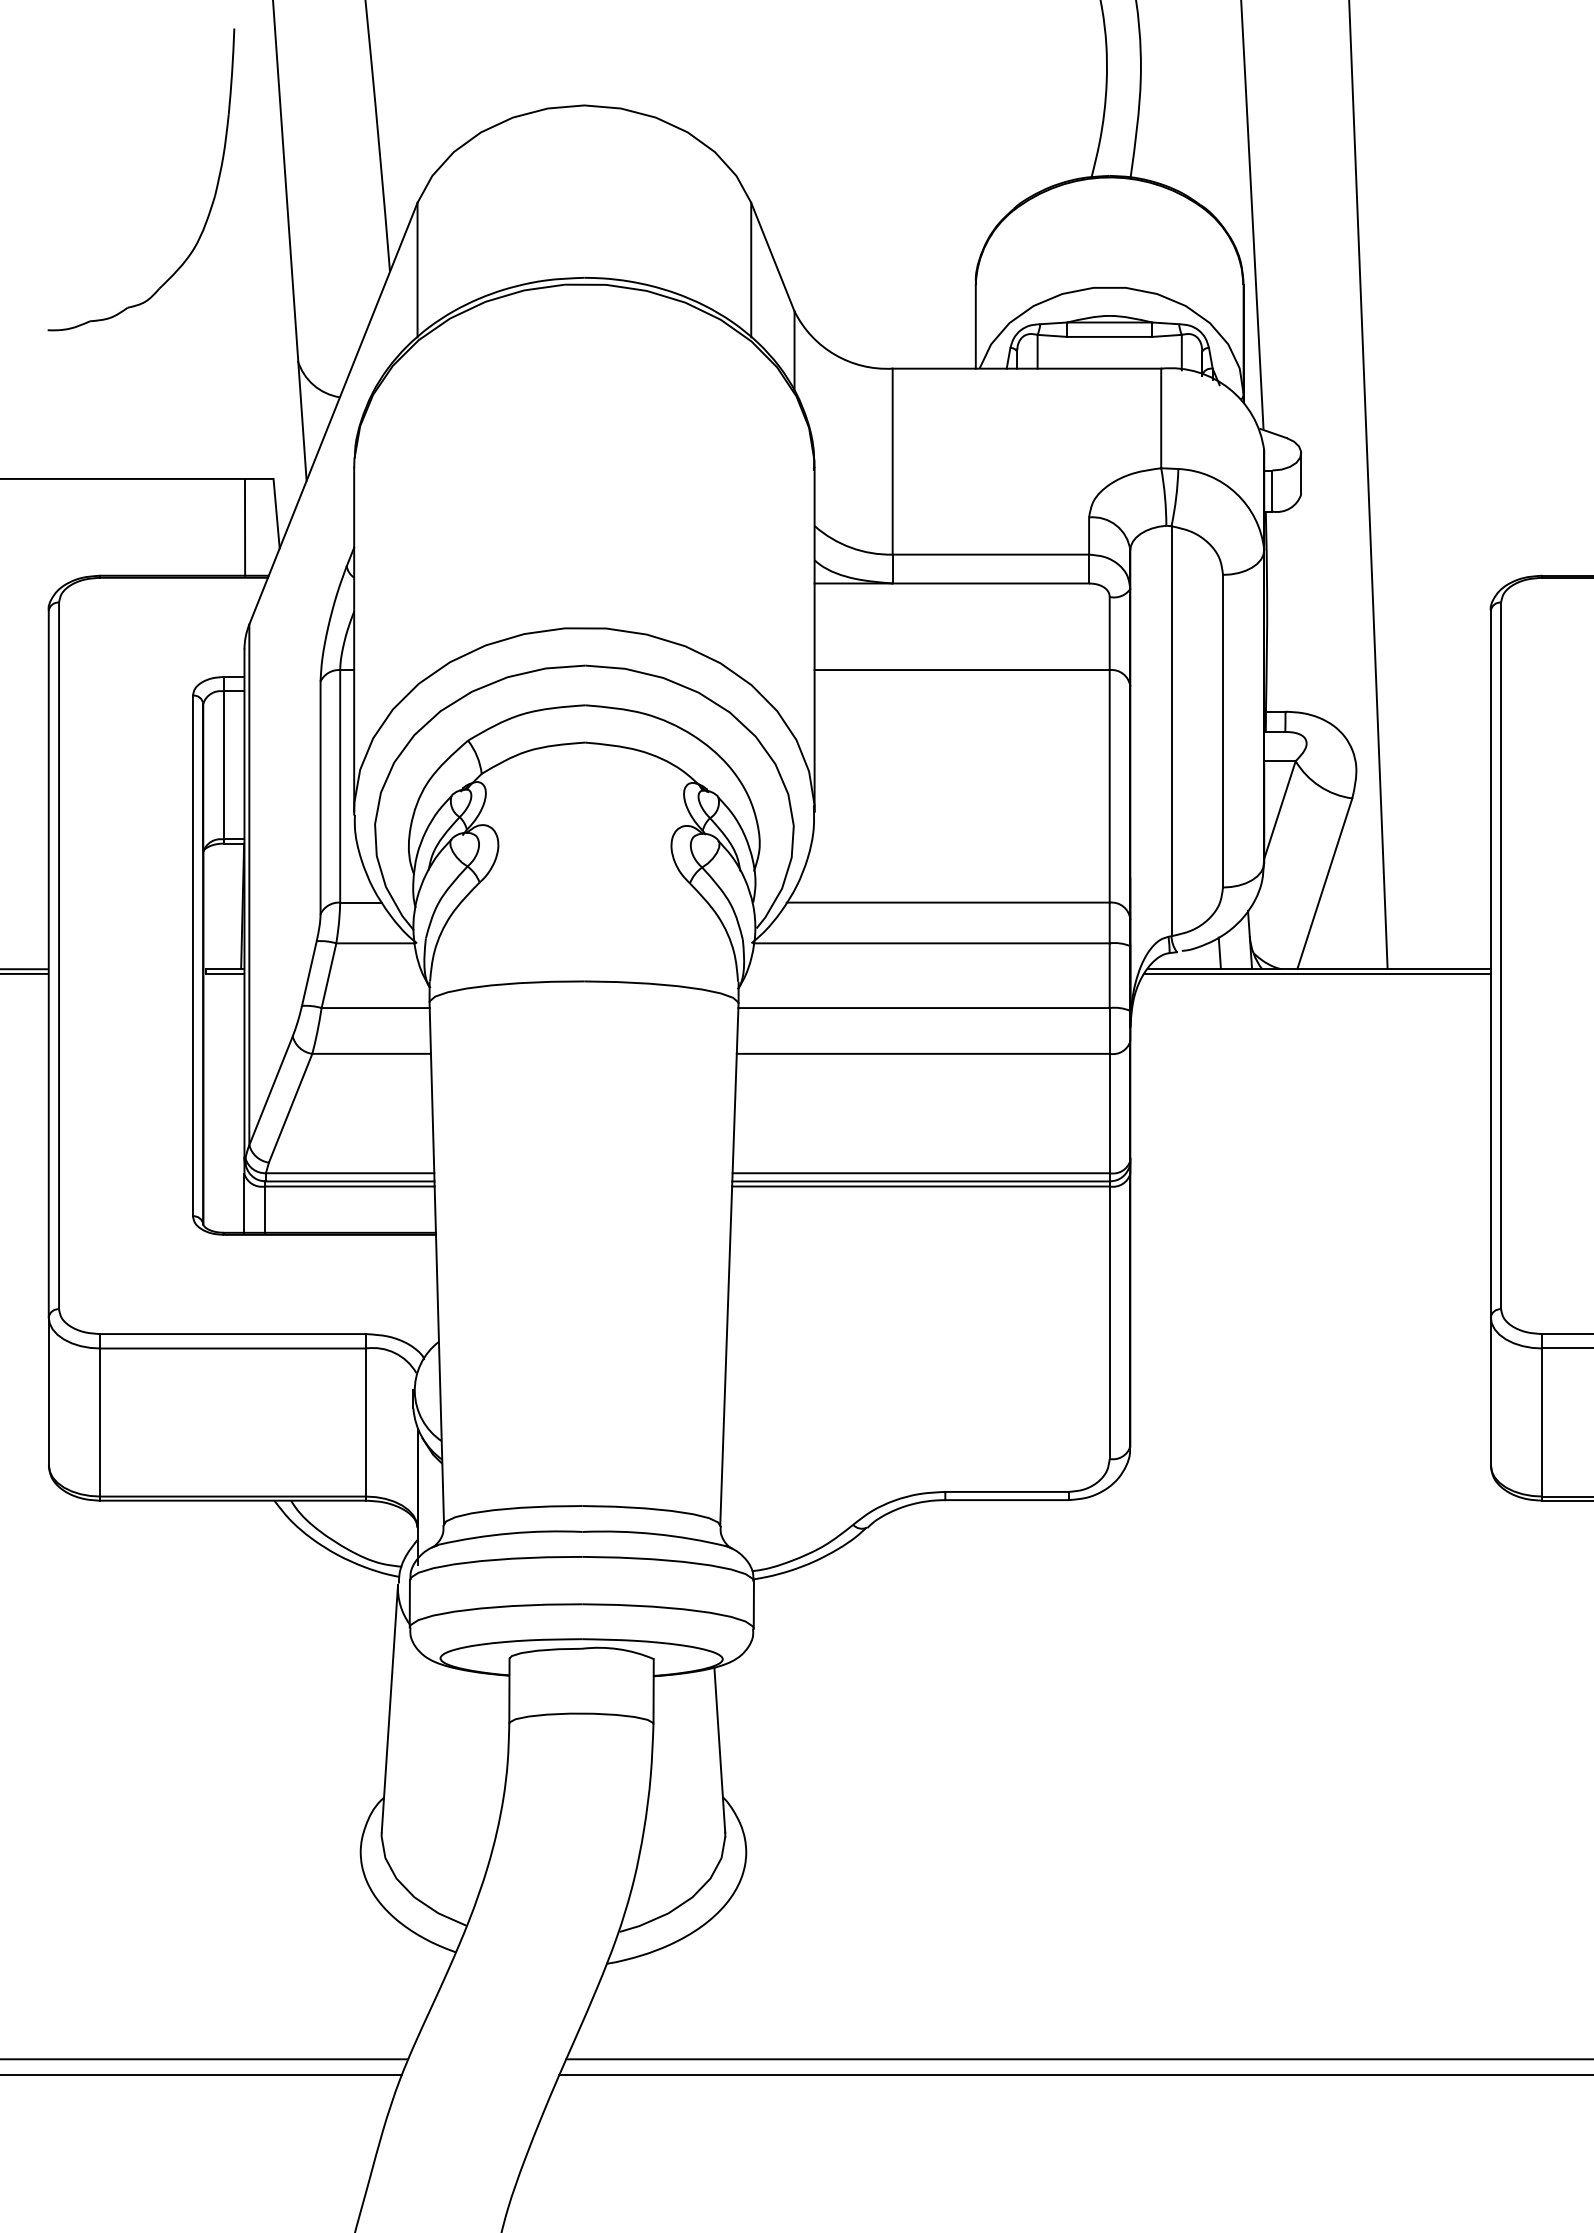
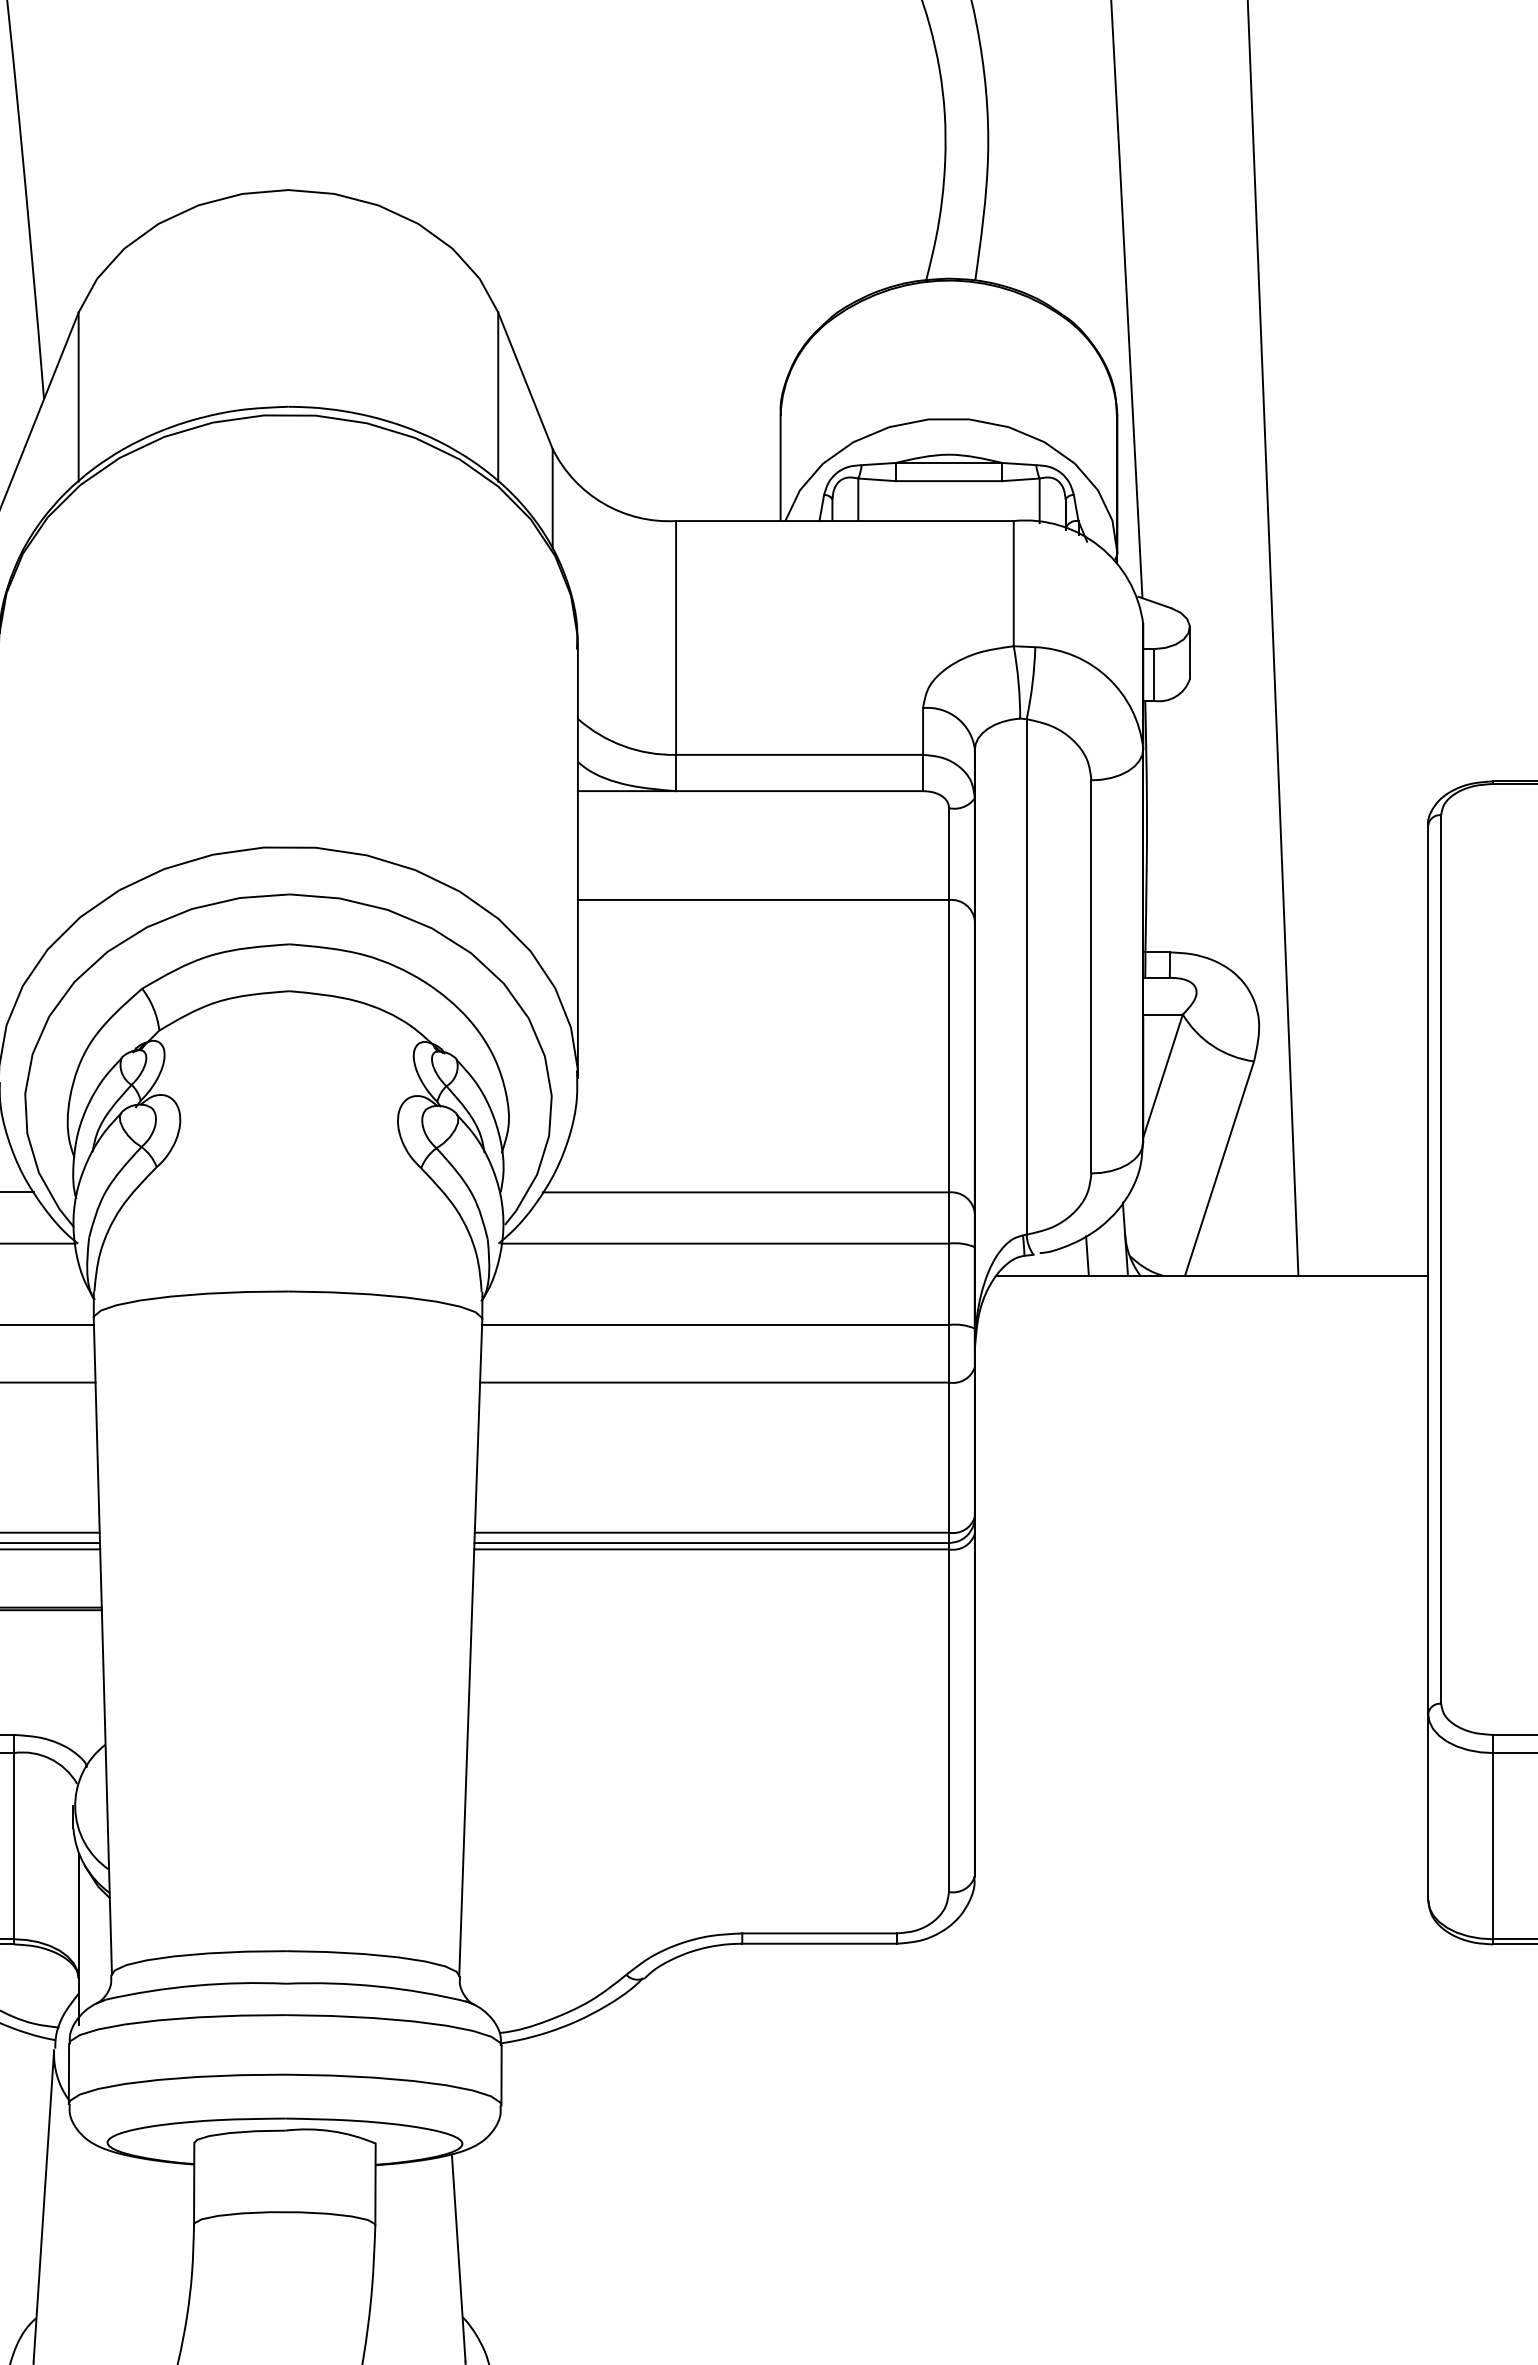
line: (1317, 973) -> (1210, 1281), removed

